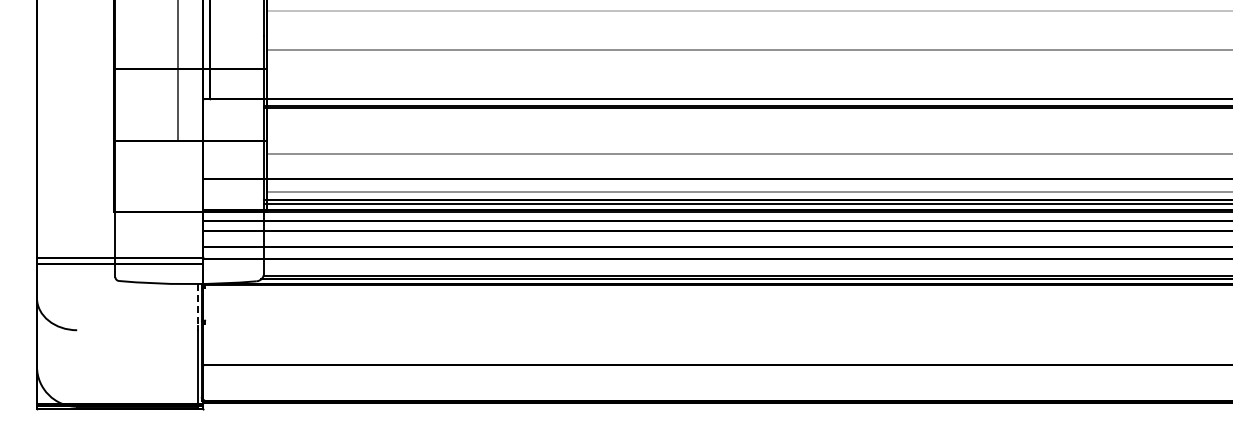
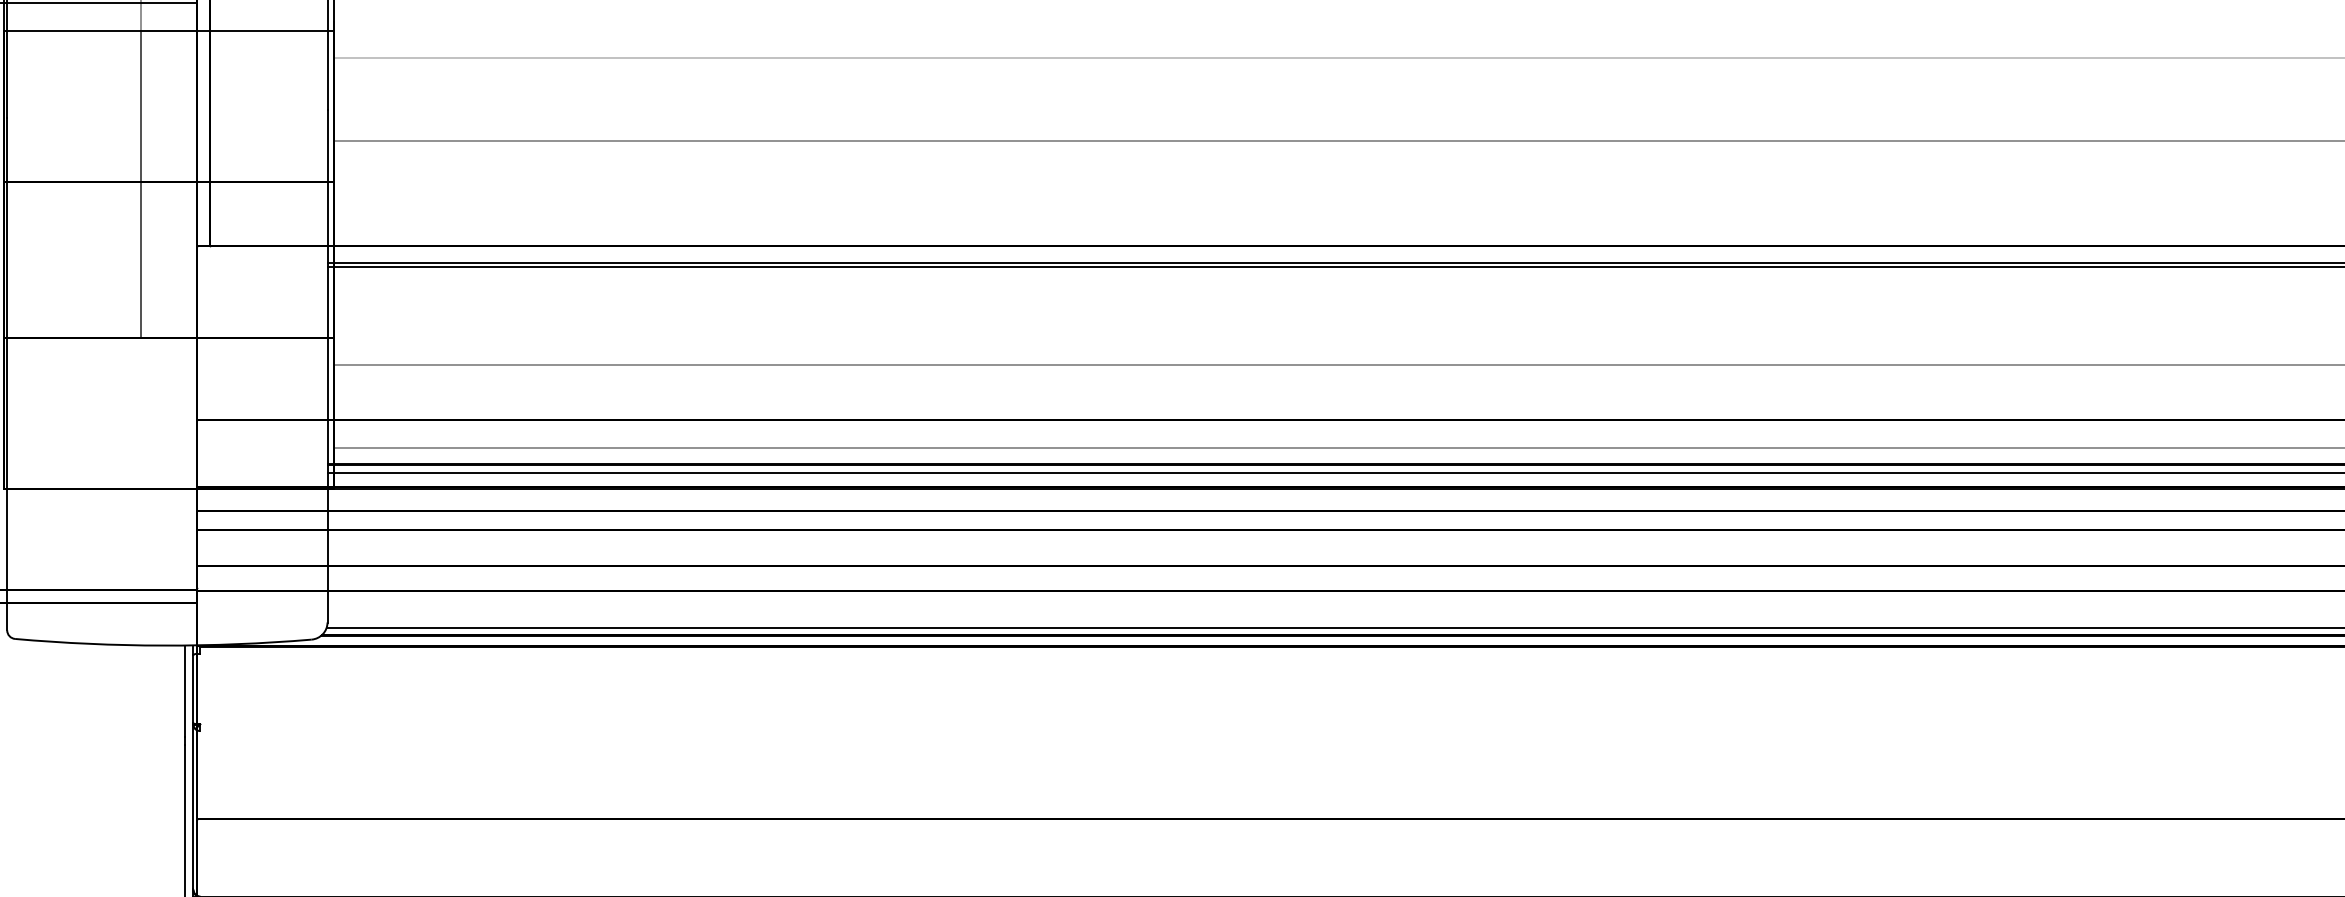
line: (197, 305) -> (184, 691), dashed -> solid

